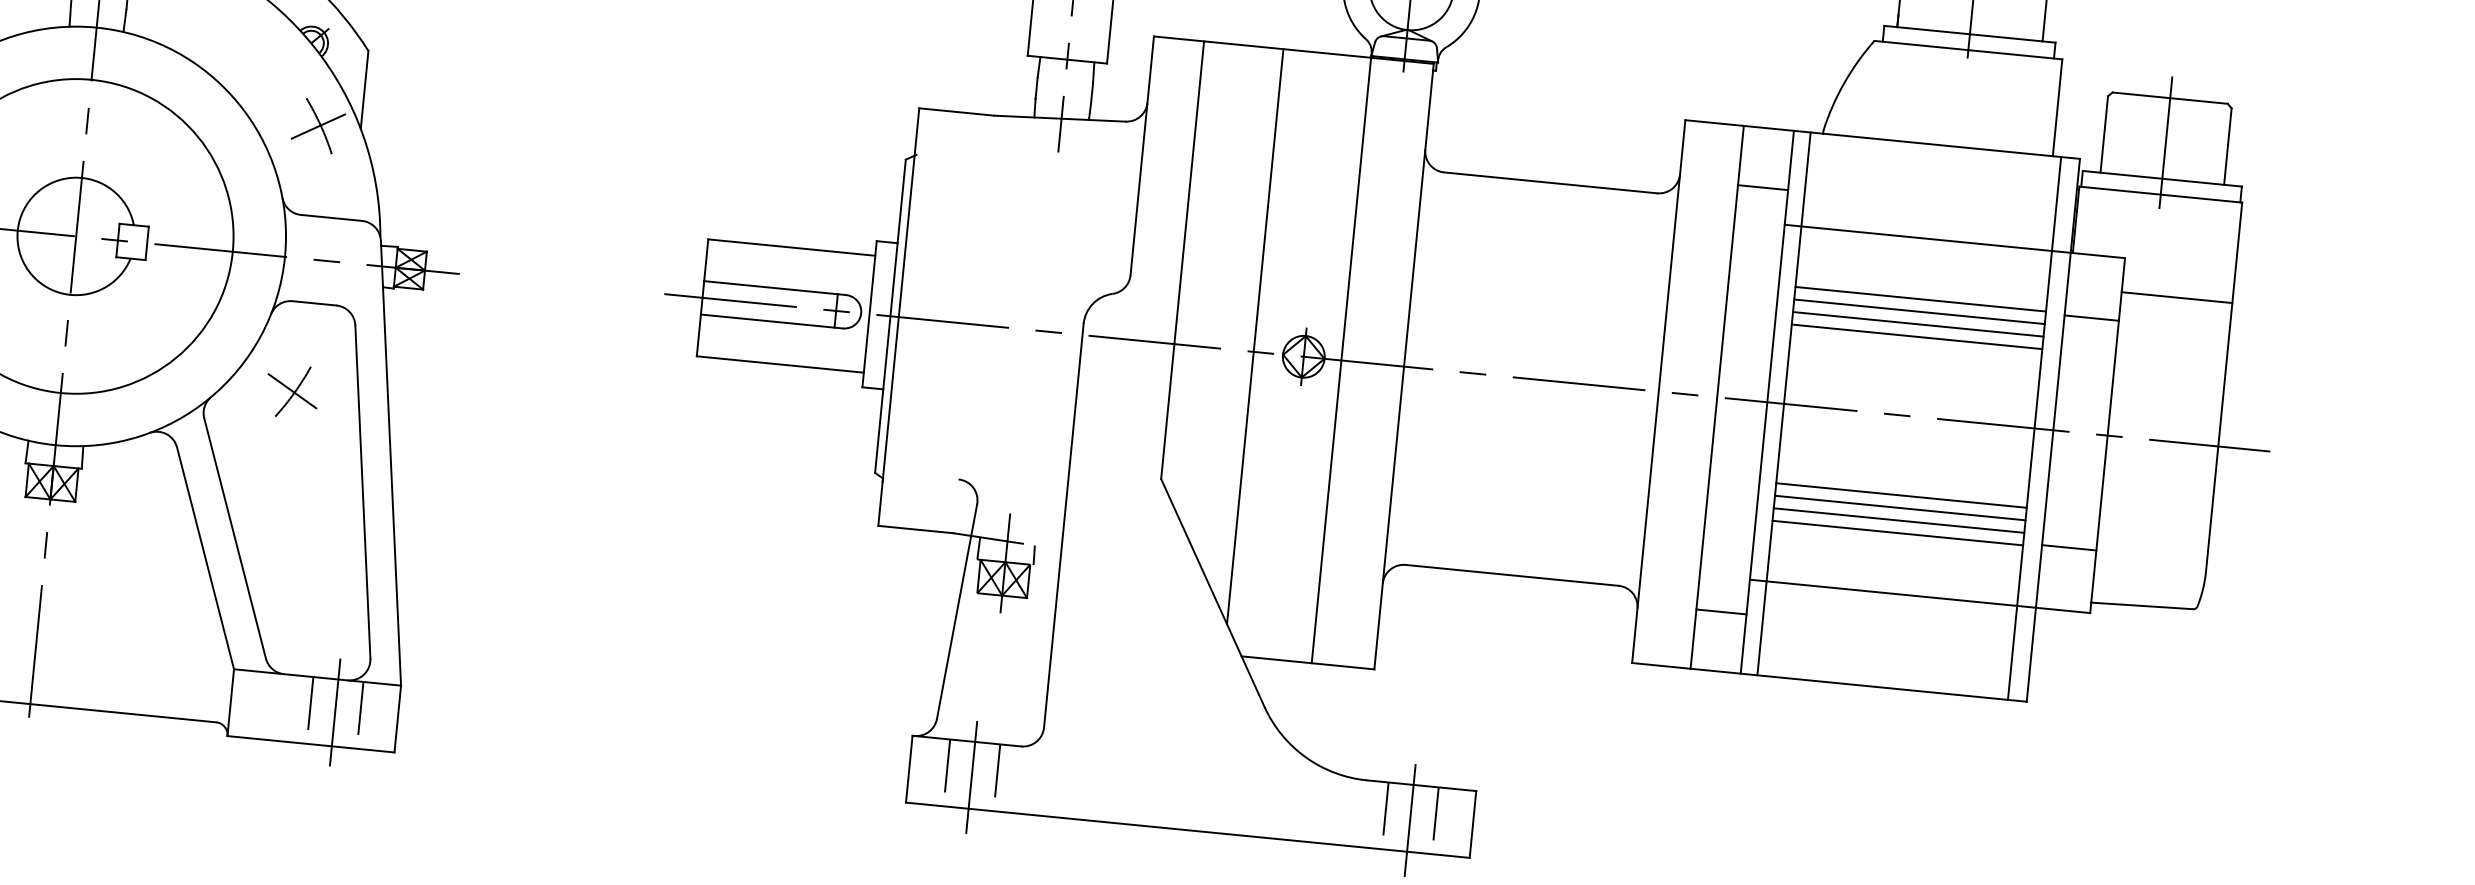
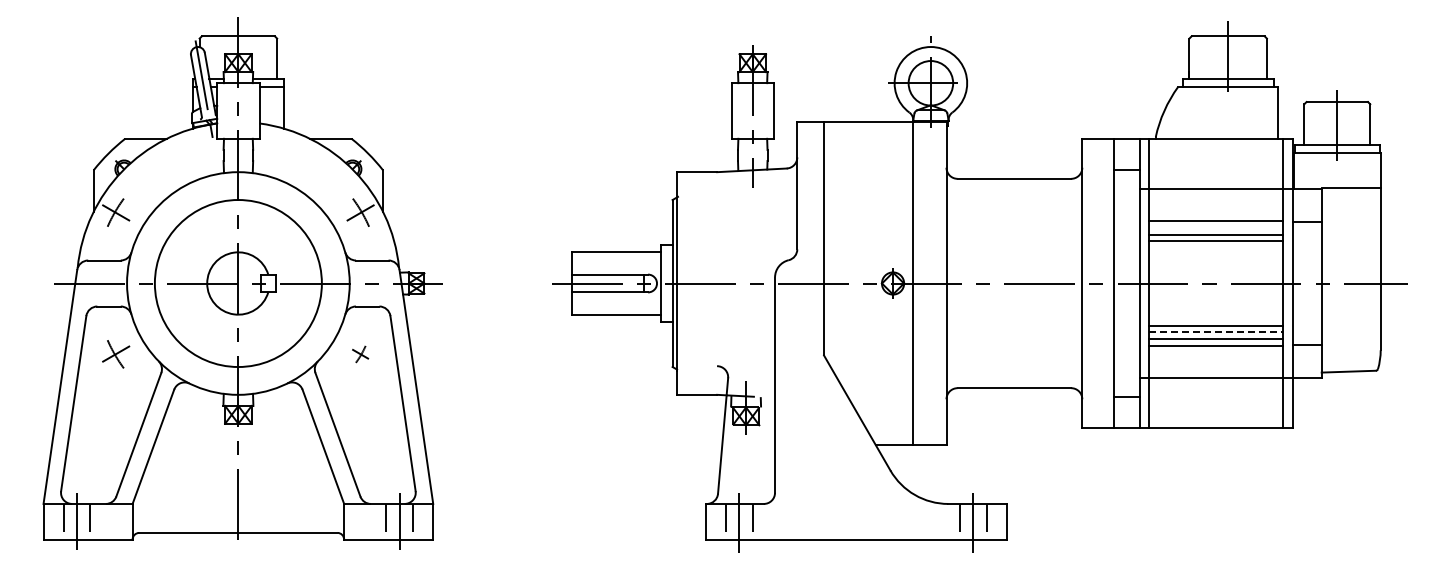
line: (2175, 298) -> (1350, 188), moved
line: (1918, 311) -> (1215, 227), removed
line: (1255, 336) -> (866, 275), removed
part: (292, 392) -> (360, 354), size x0.6
line: (1899, 507) -> (1215, 332), solid -> dashed

